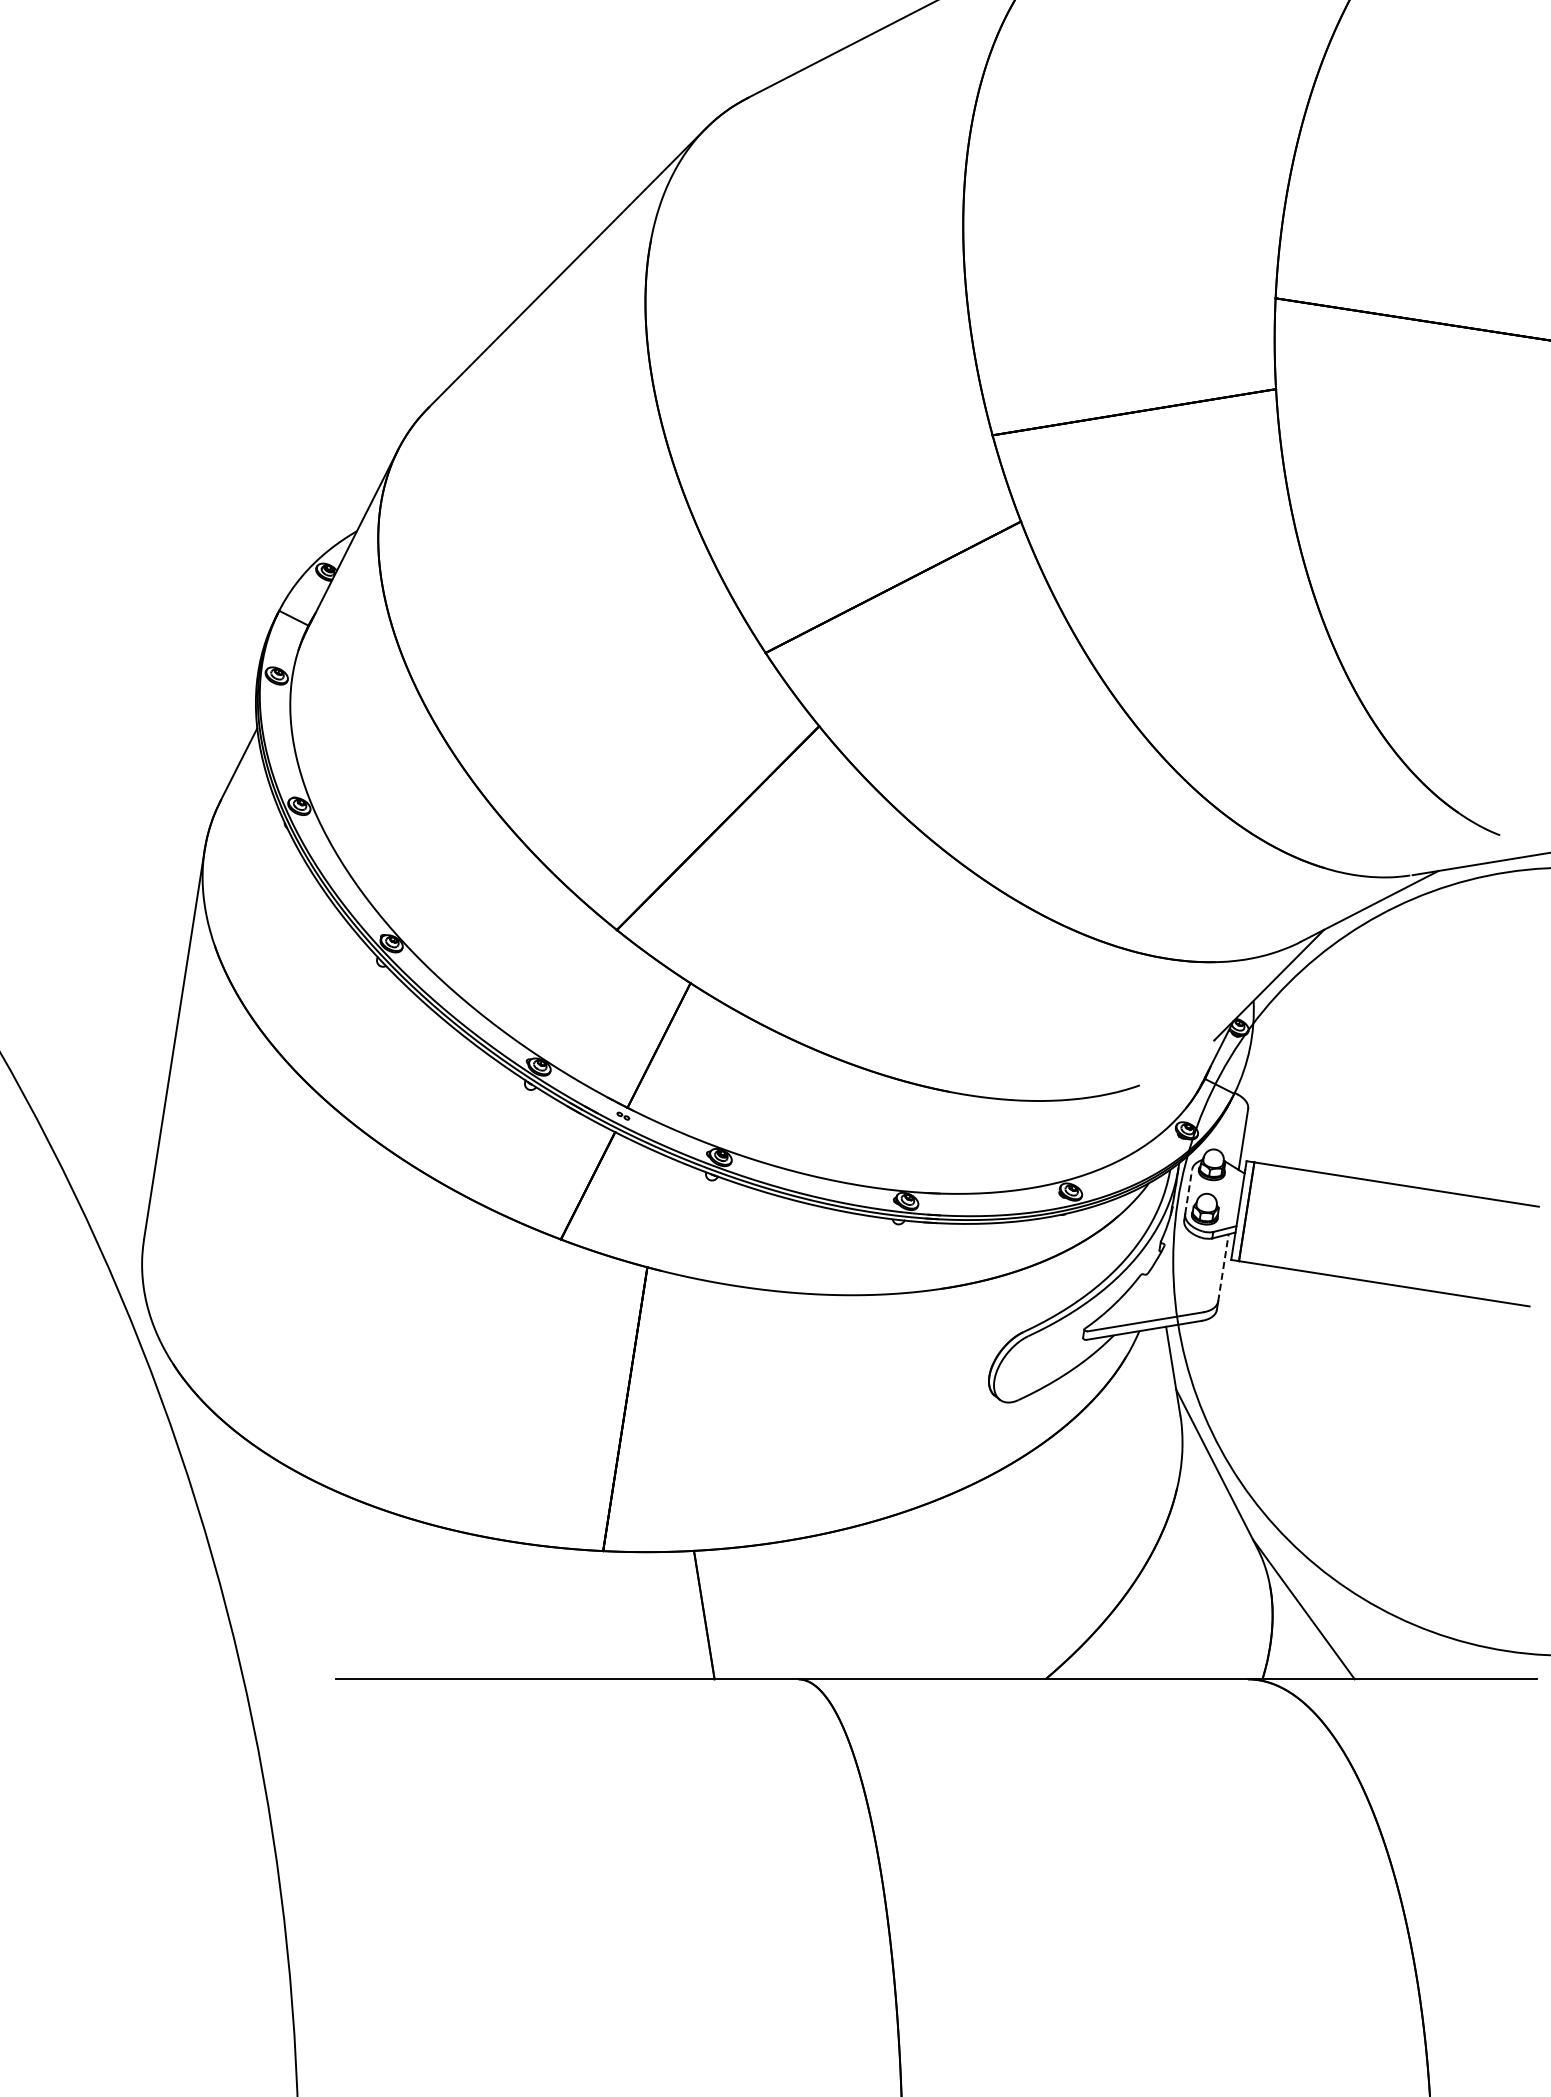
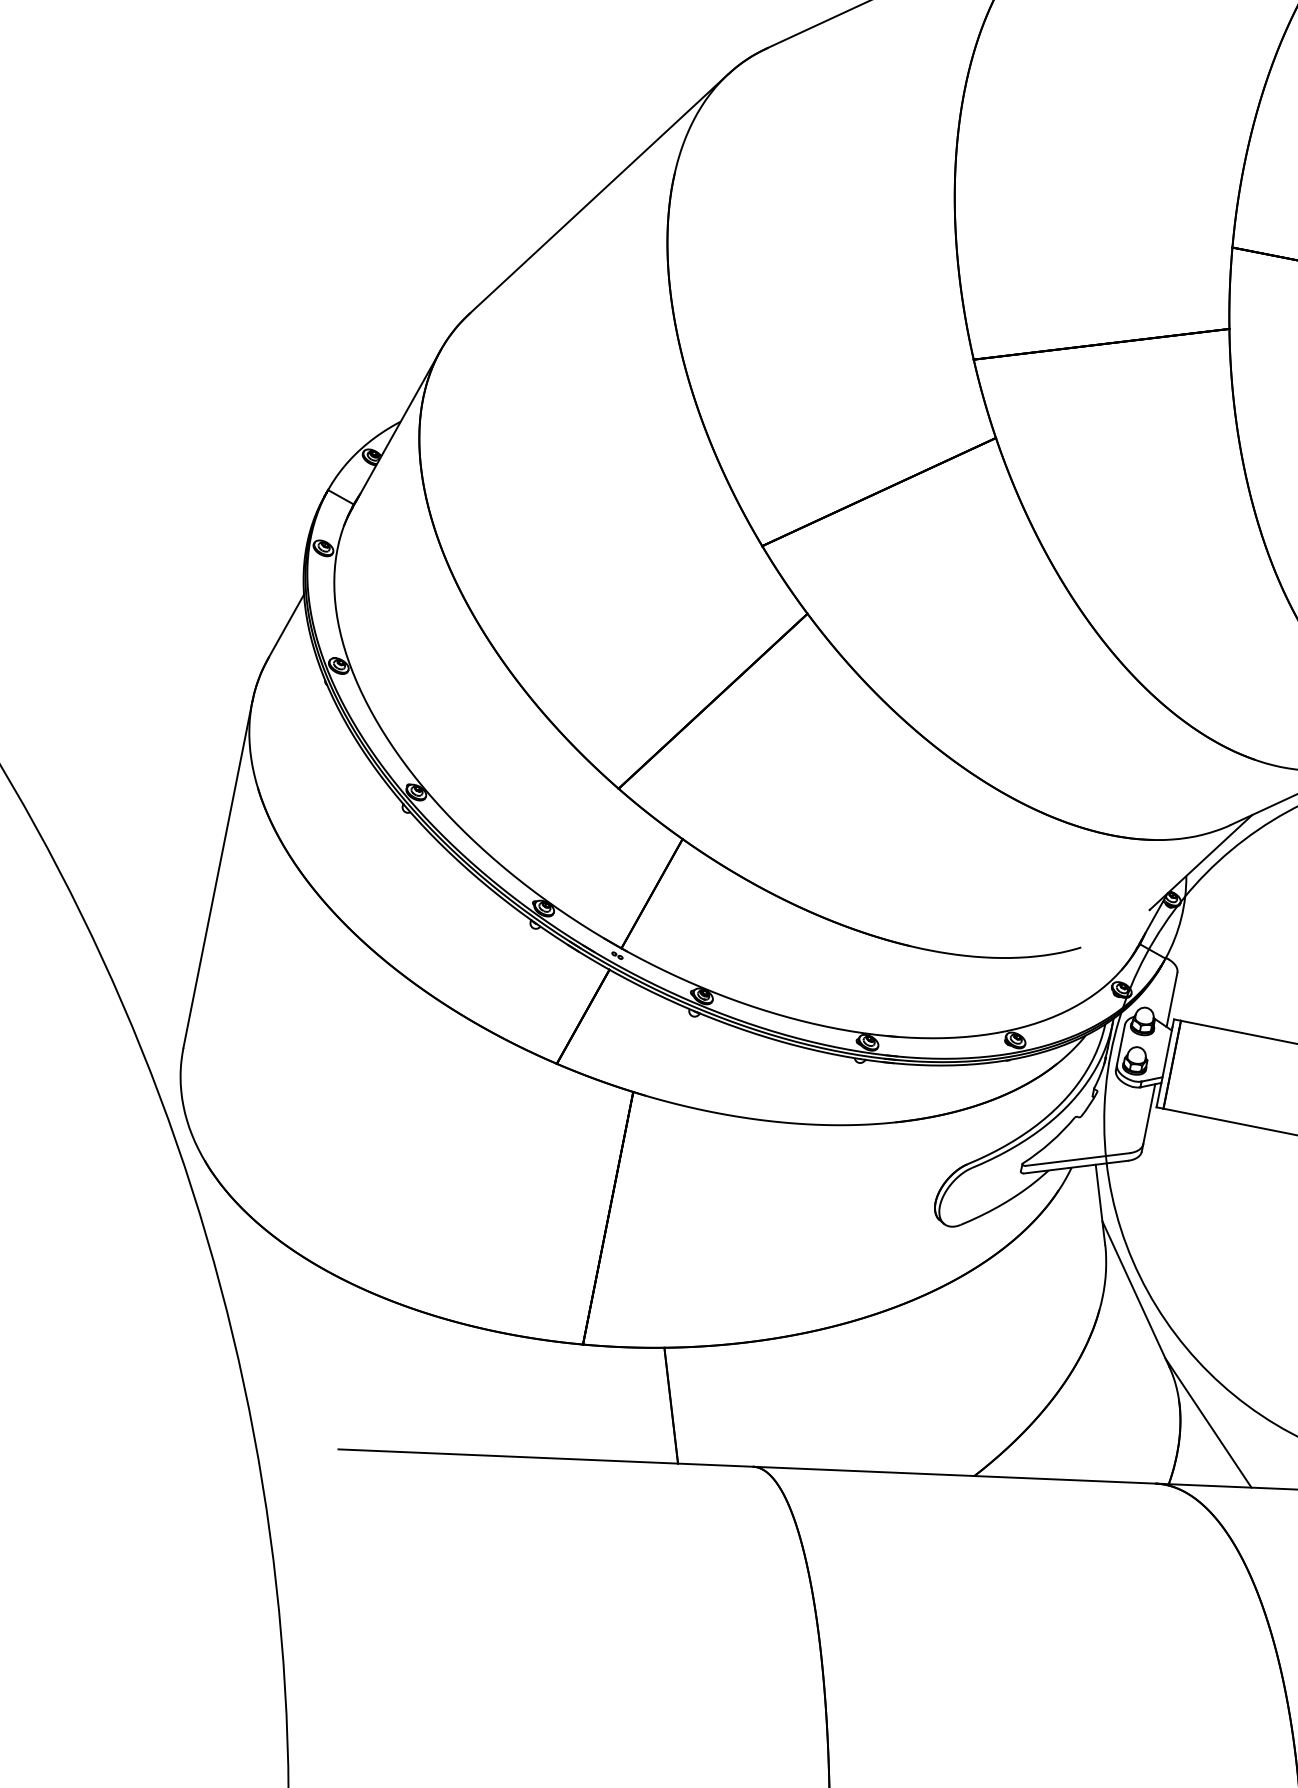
line: (1188, 1191) -> (1120, 1044), dashed -> solid
line: (1223, 1267) -> (1149, 1113), dashed -> solid

